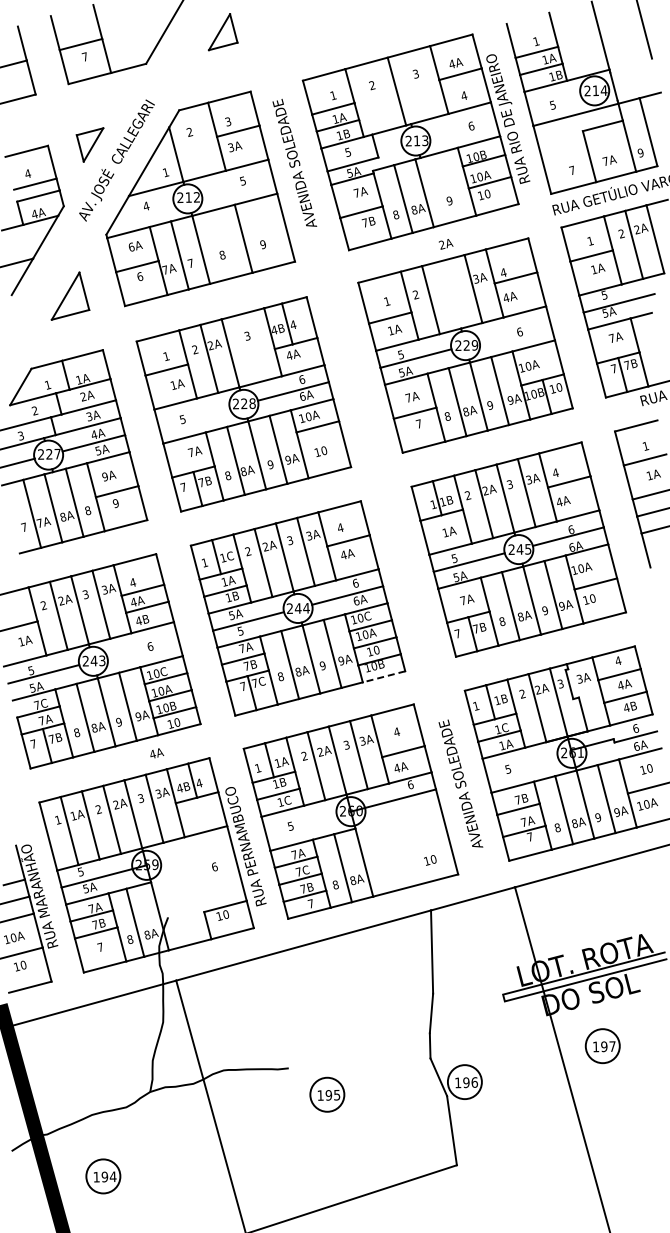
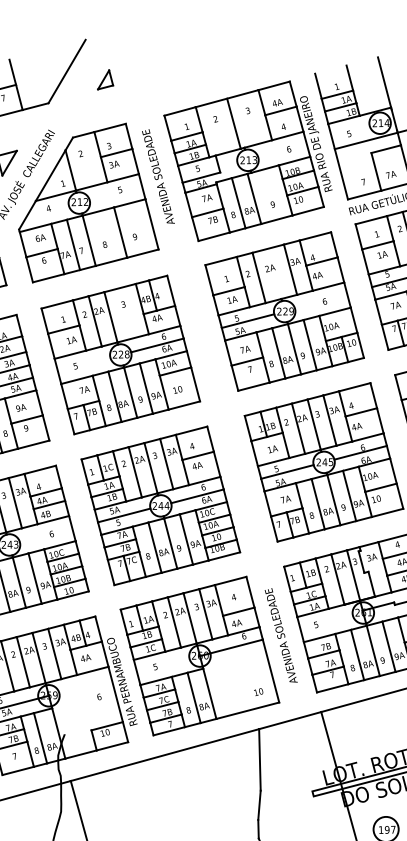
part: (223, 32) -> (105, 80), size x0.71
text: (445, 244) -> (269, 268), moved
line: (384, 676) -> (224, 556), dashed -> solid
text: (157, 753) -> (86, 658), moved

